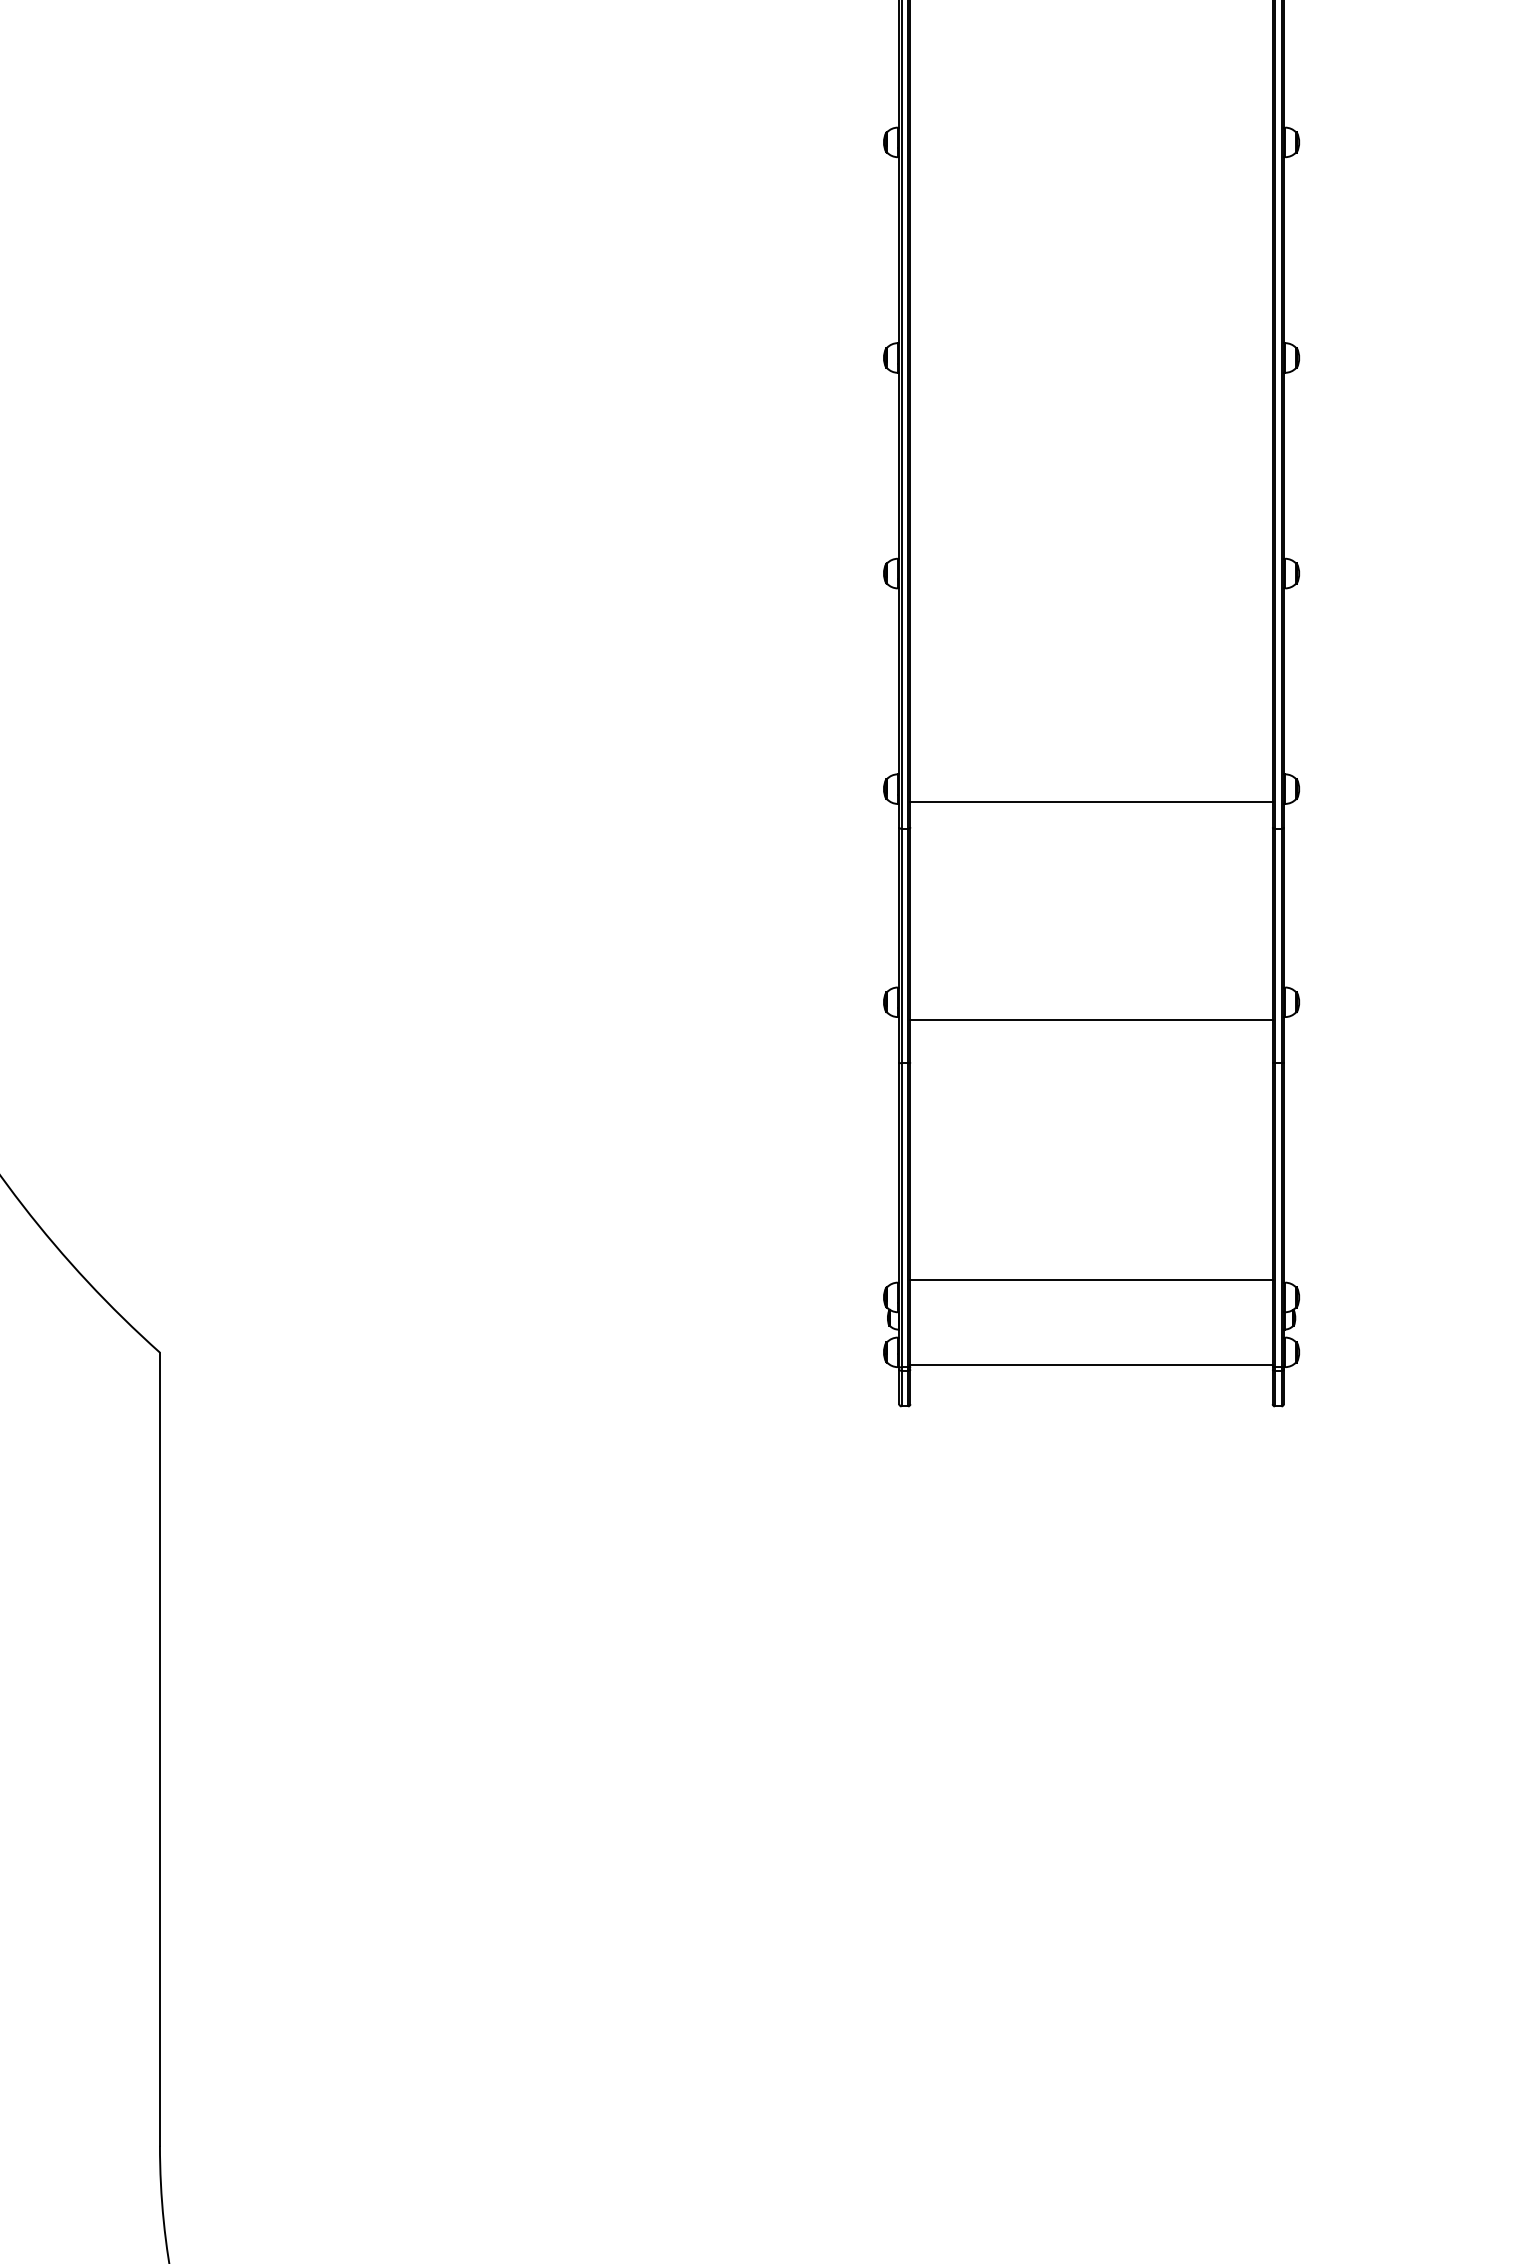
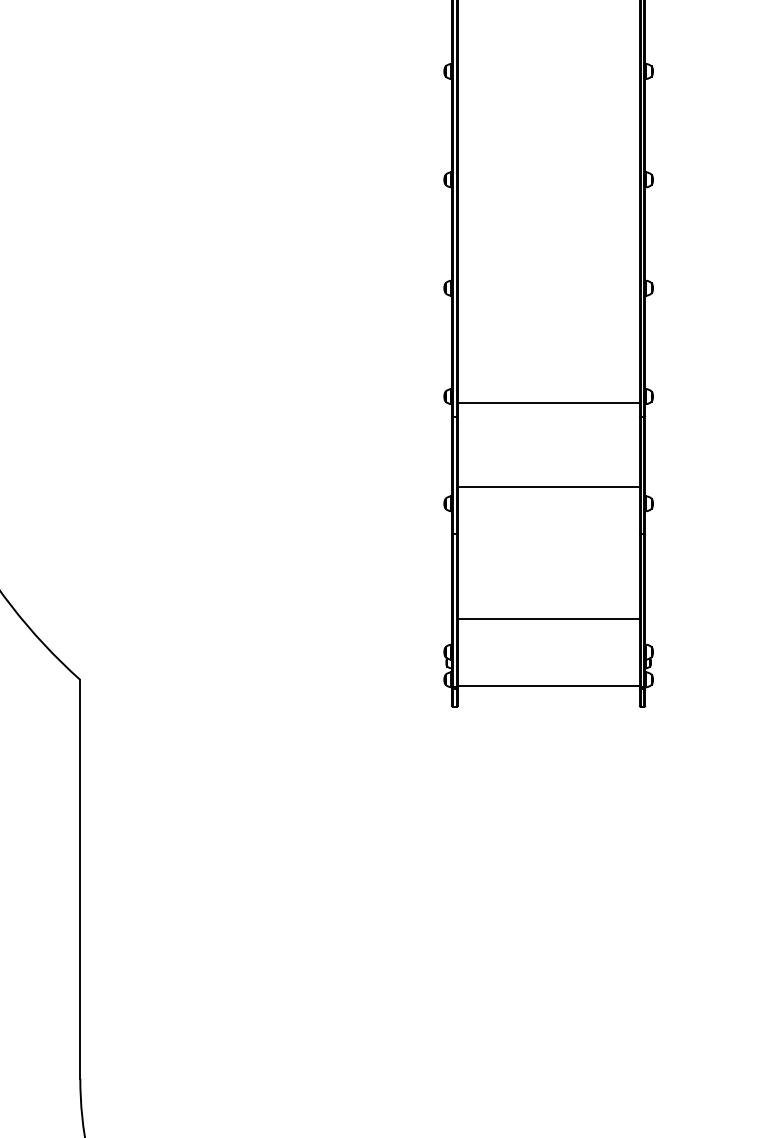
line: (1091, 1019) -> (548, 486), moved
line: (1091, 1280) -> (548, 619), moved

